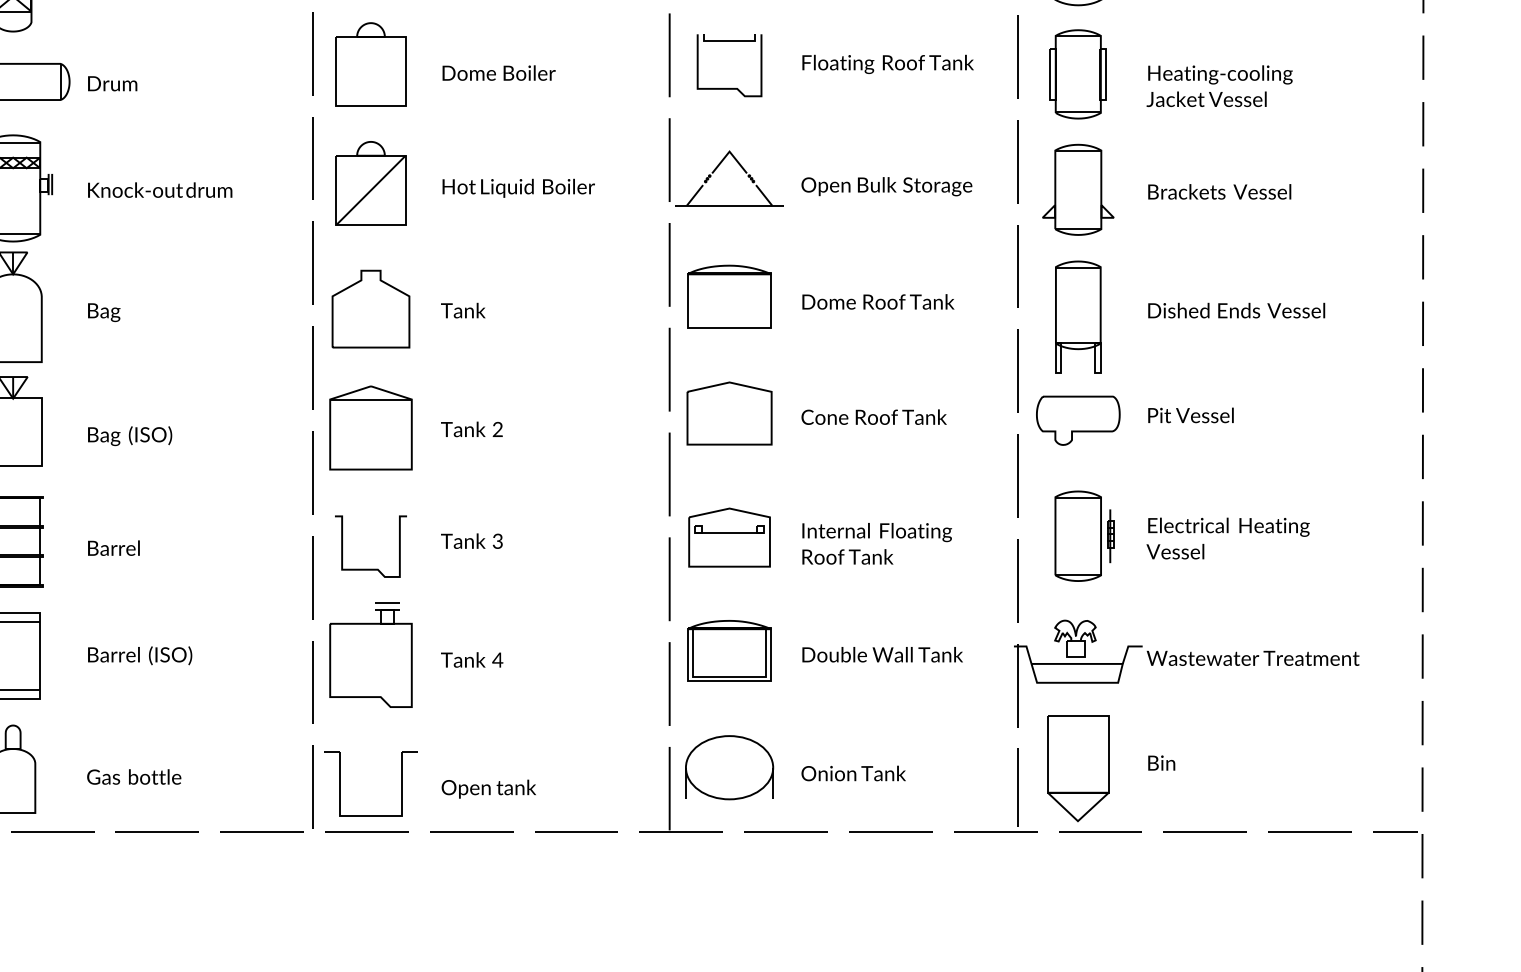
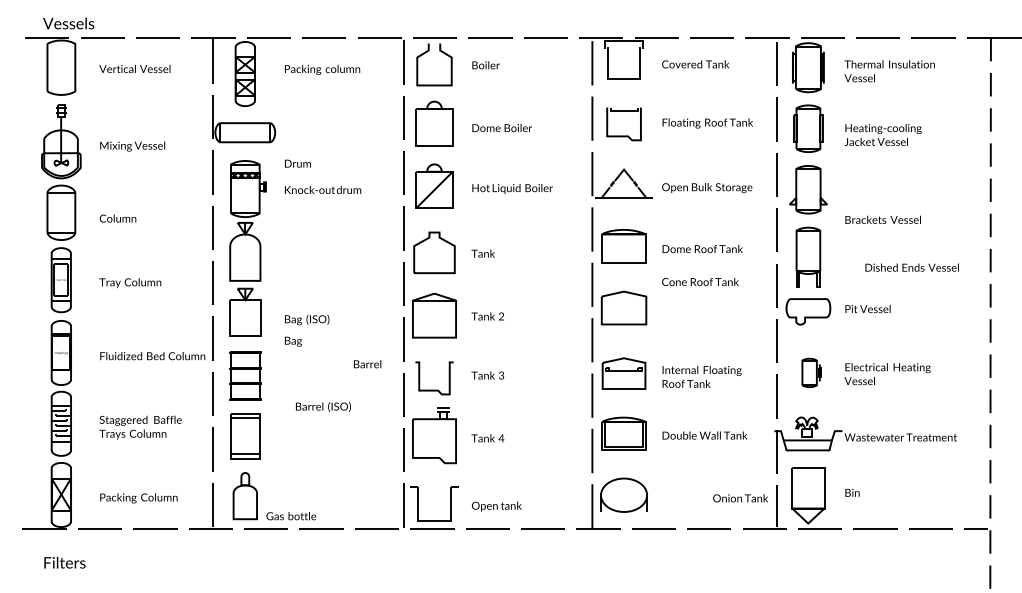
text: (111, 83) -> (297, 163), moved
text: (1218, 191) -> (882, 219), moved
text: (1235, 310) -> (911, 267), moved
text: (104, 312) -> (293, 341), moved
text: (874, 416) -> (700, 281), moved
part: (1084, 535) -> (811, 372), size x0.6
text: (113, 548) -> (367, 364), moved
text: (140, 654) -> (323, 406), moved
text: (853, 773) -> (740, 498), moved
text: (134, 777) -> (291, 516), moved

